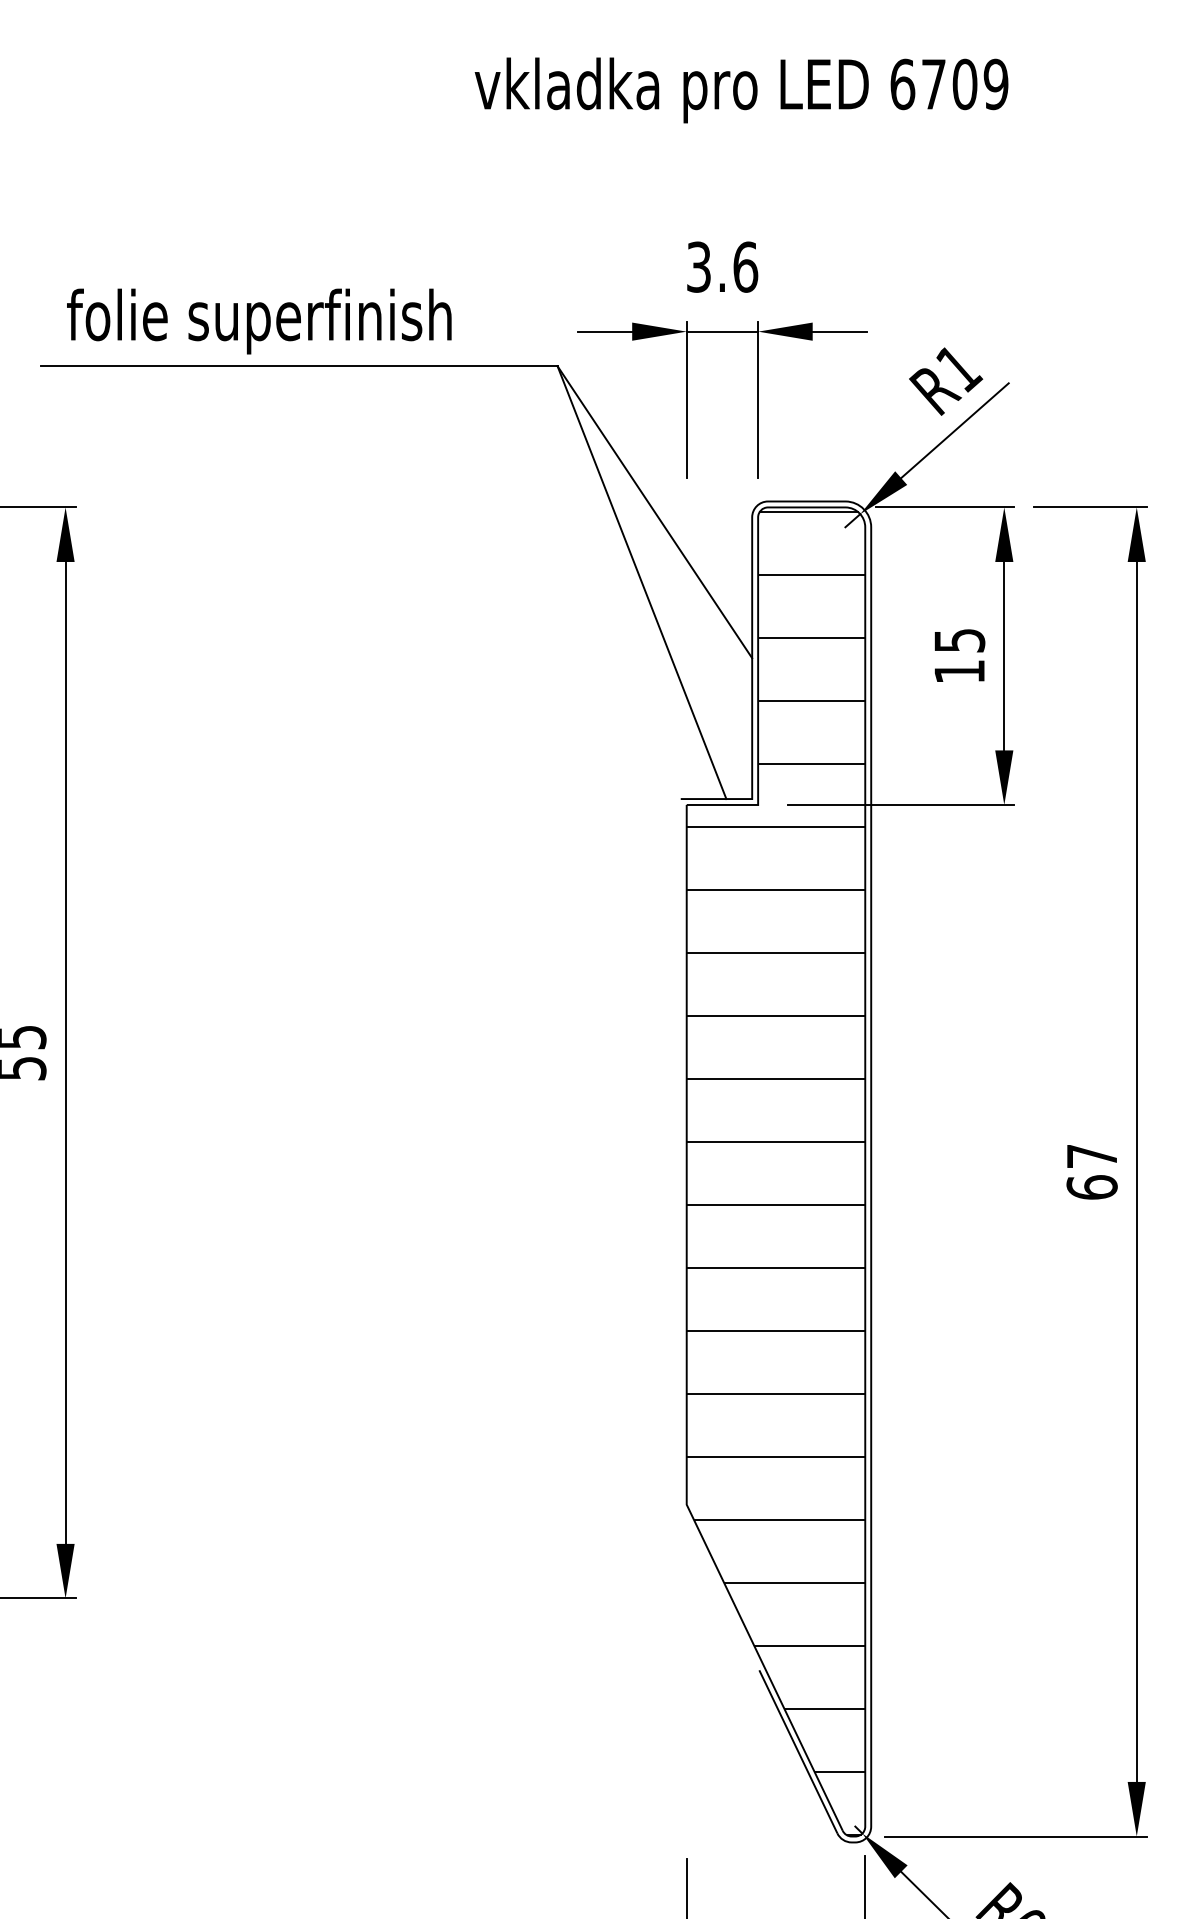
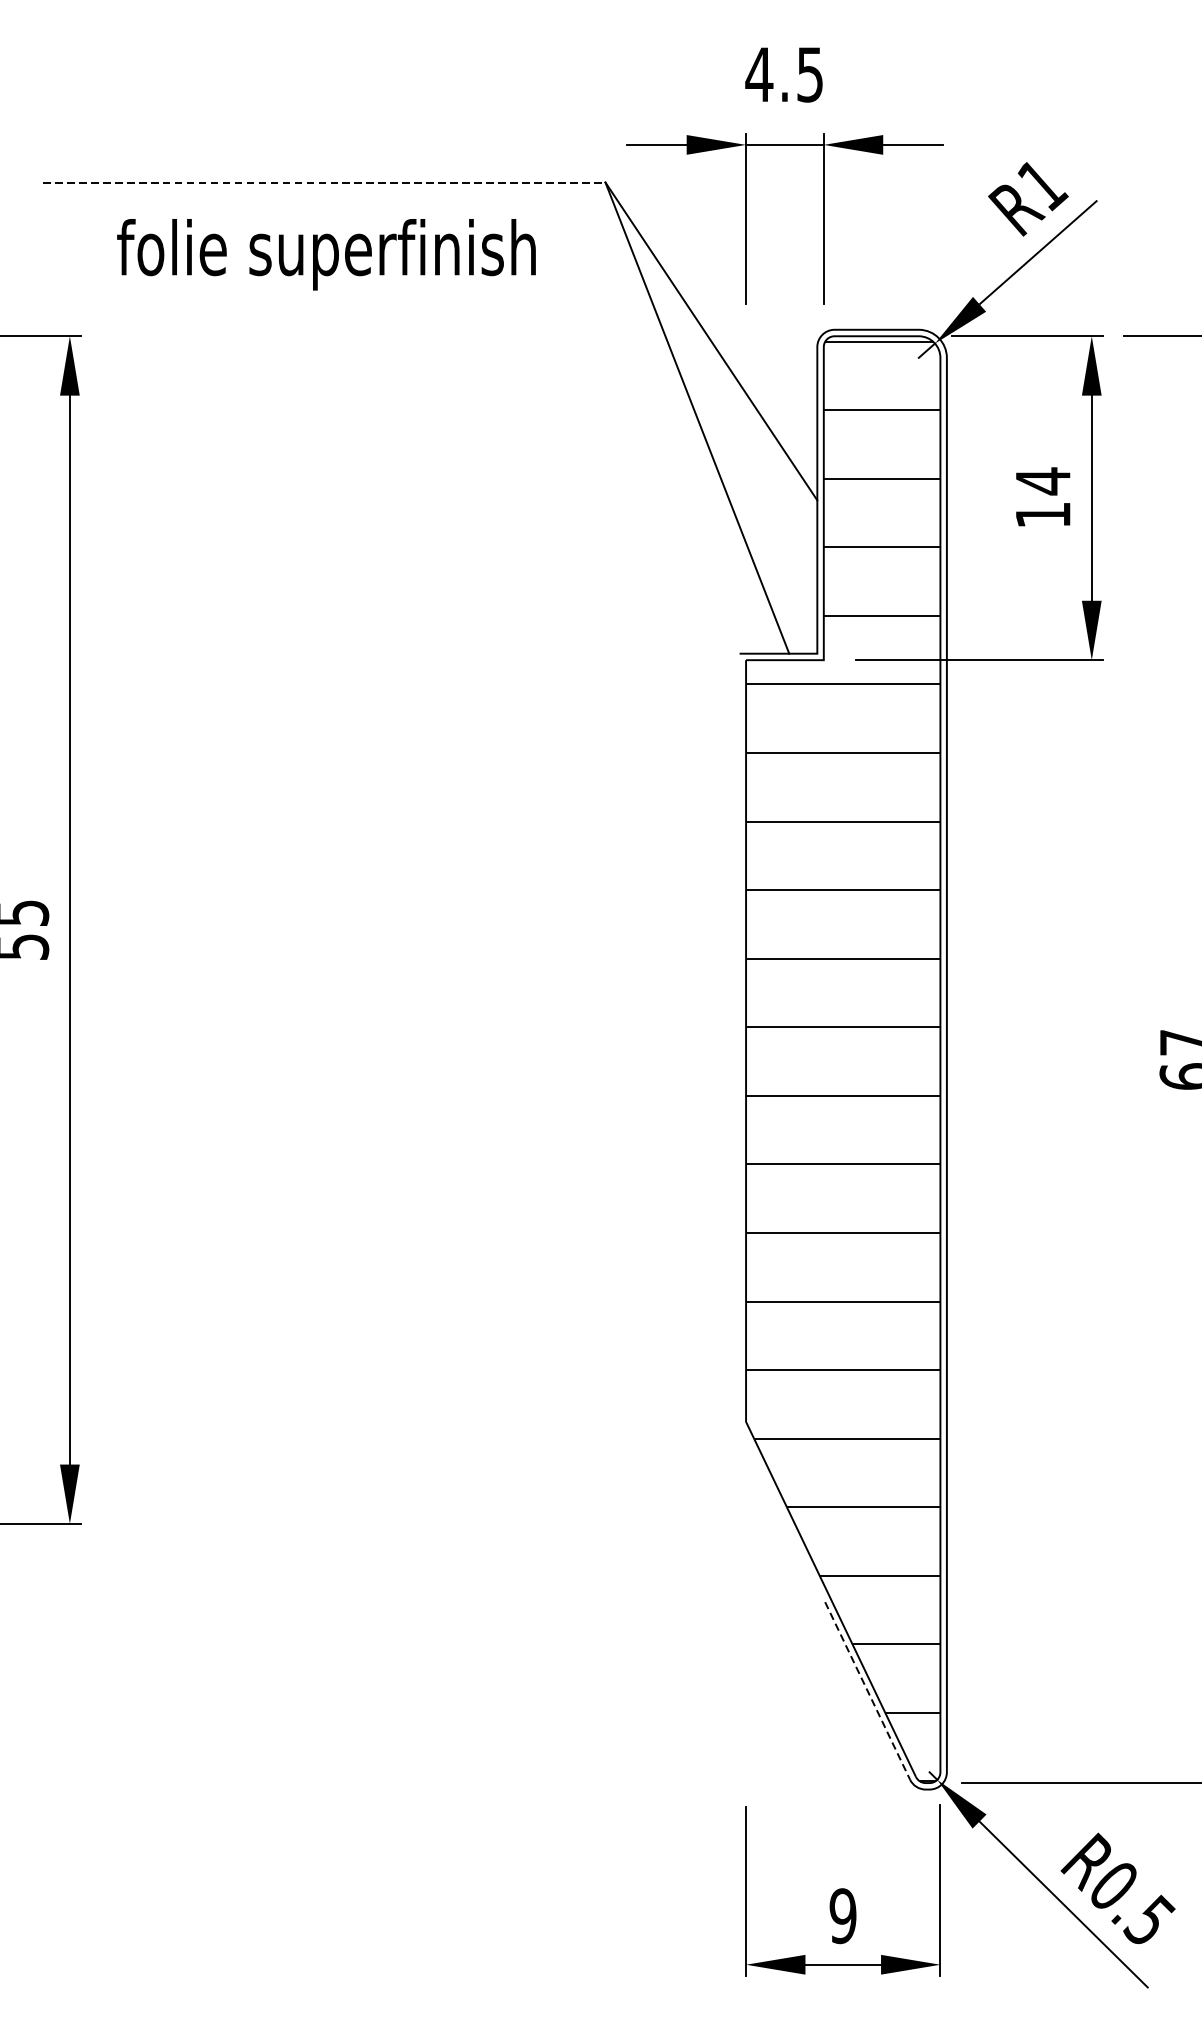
text: (722, 266) -> (785, 73), 3.6 -> 4.5
text: (259, 321) -> (326, 254), moved
line: (299, 366) -> (324, 182), solid -> dashed
text: (959, 640) -> (1043, 481), 15 -> 14
line: (798, 1752) -> (867, 1691), solid -> dashed

